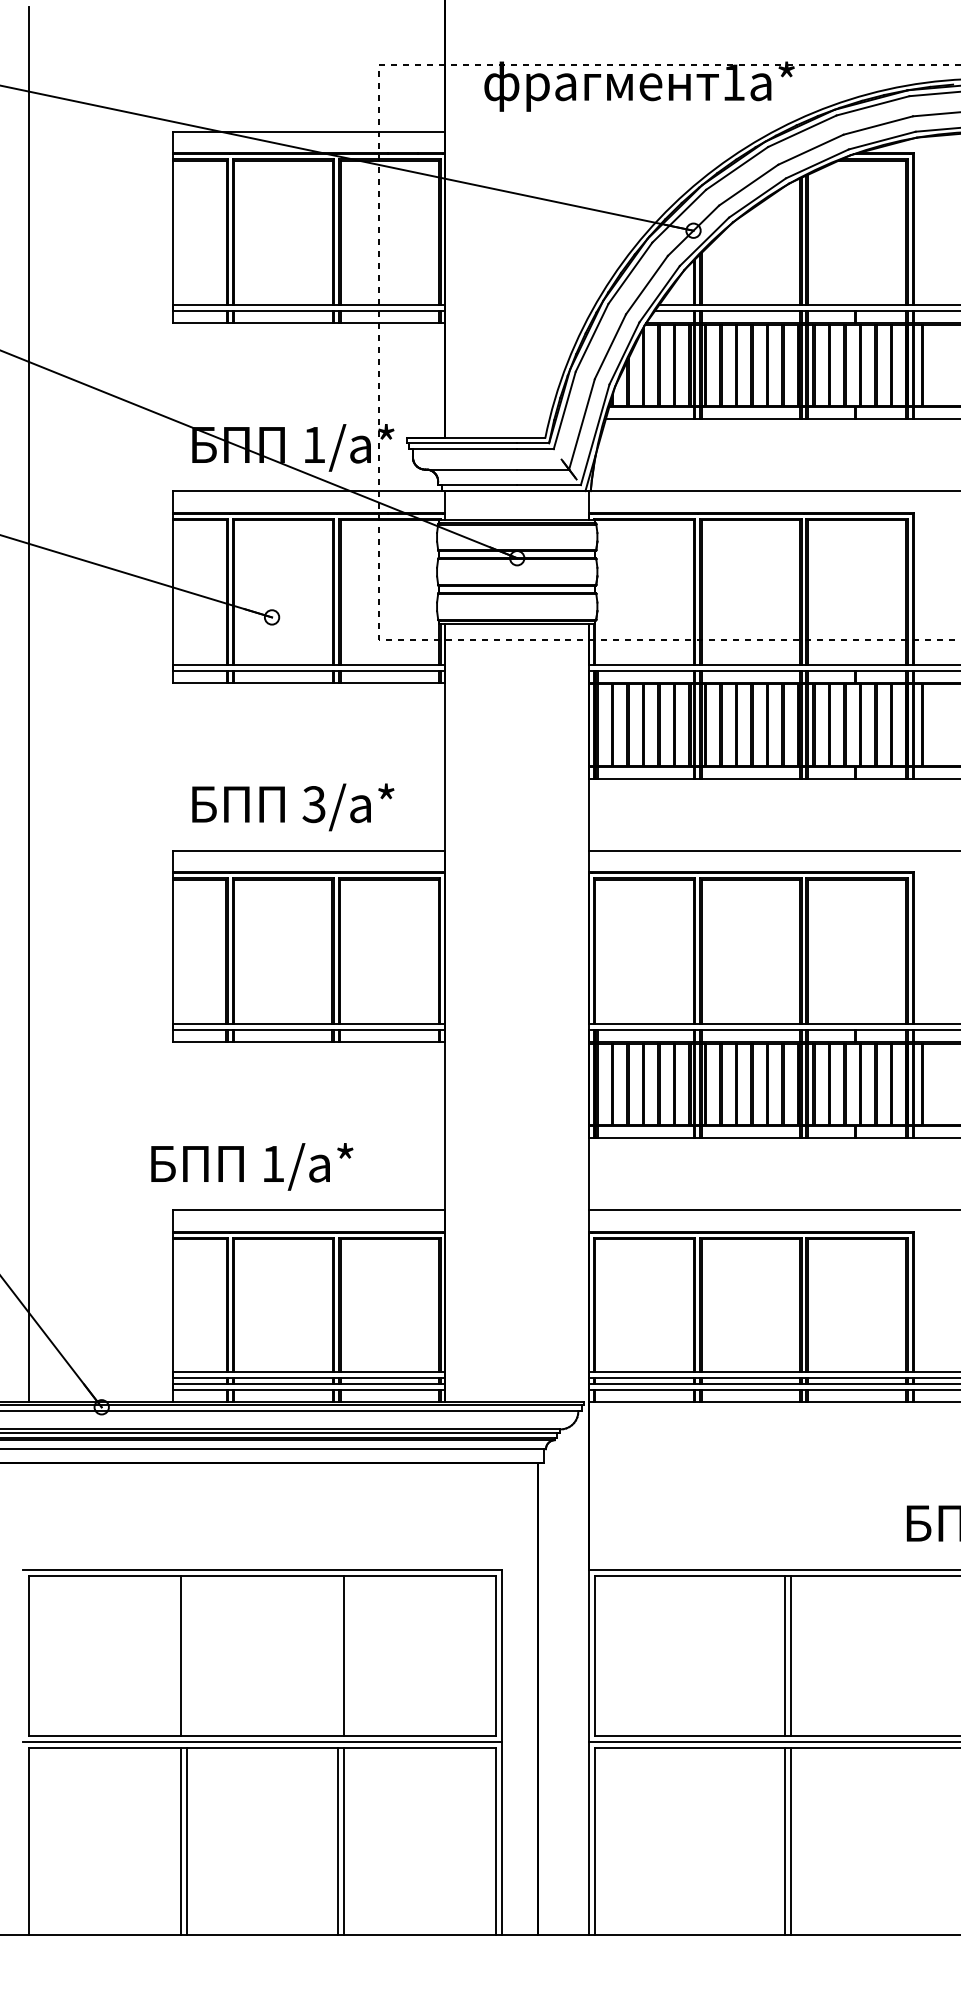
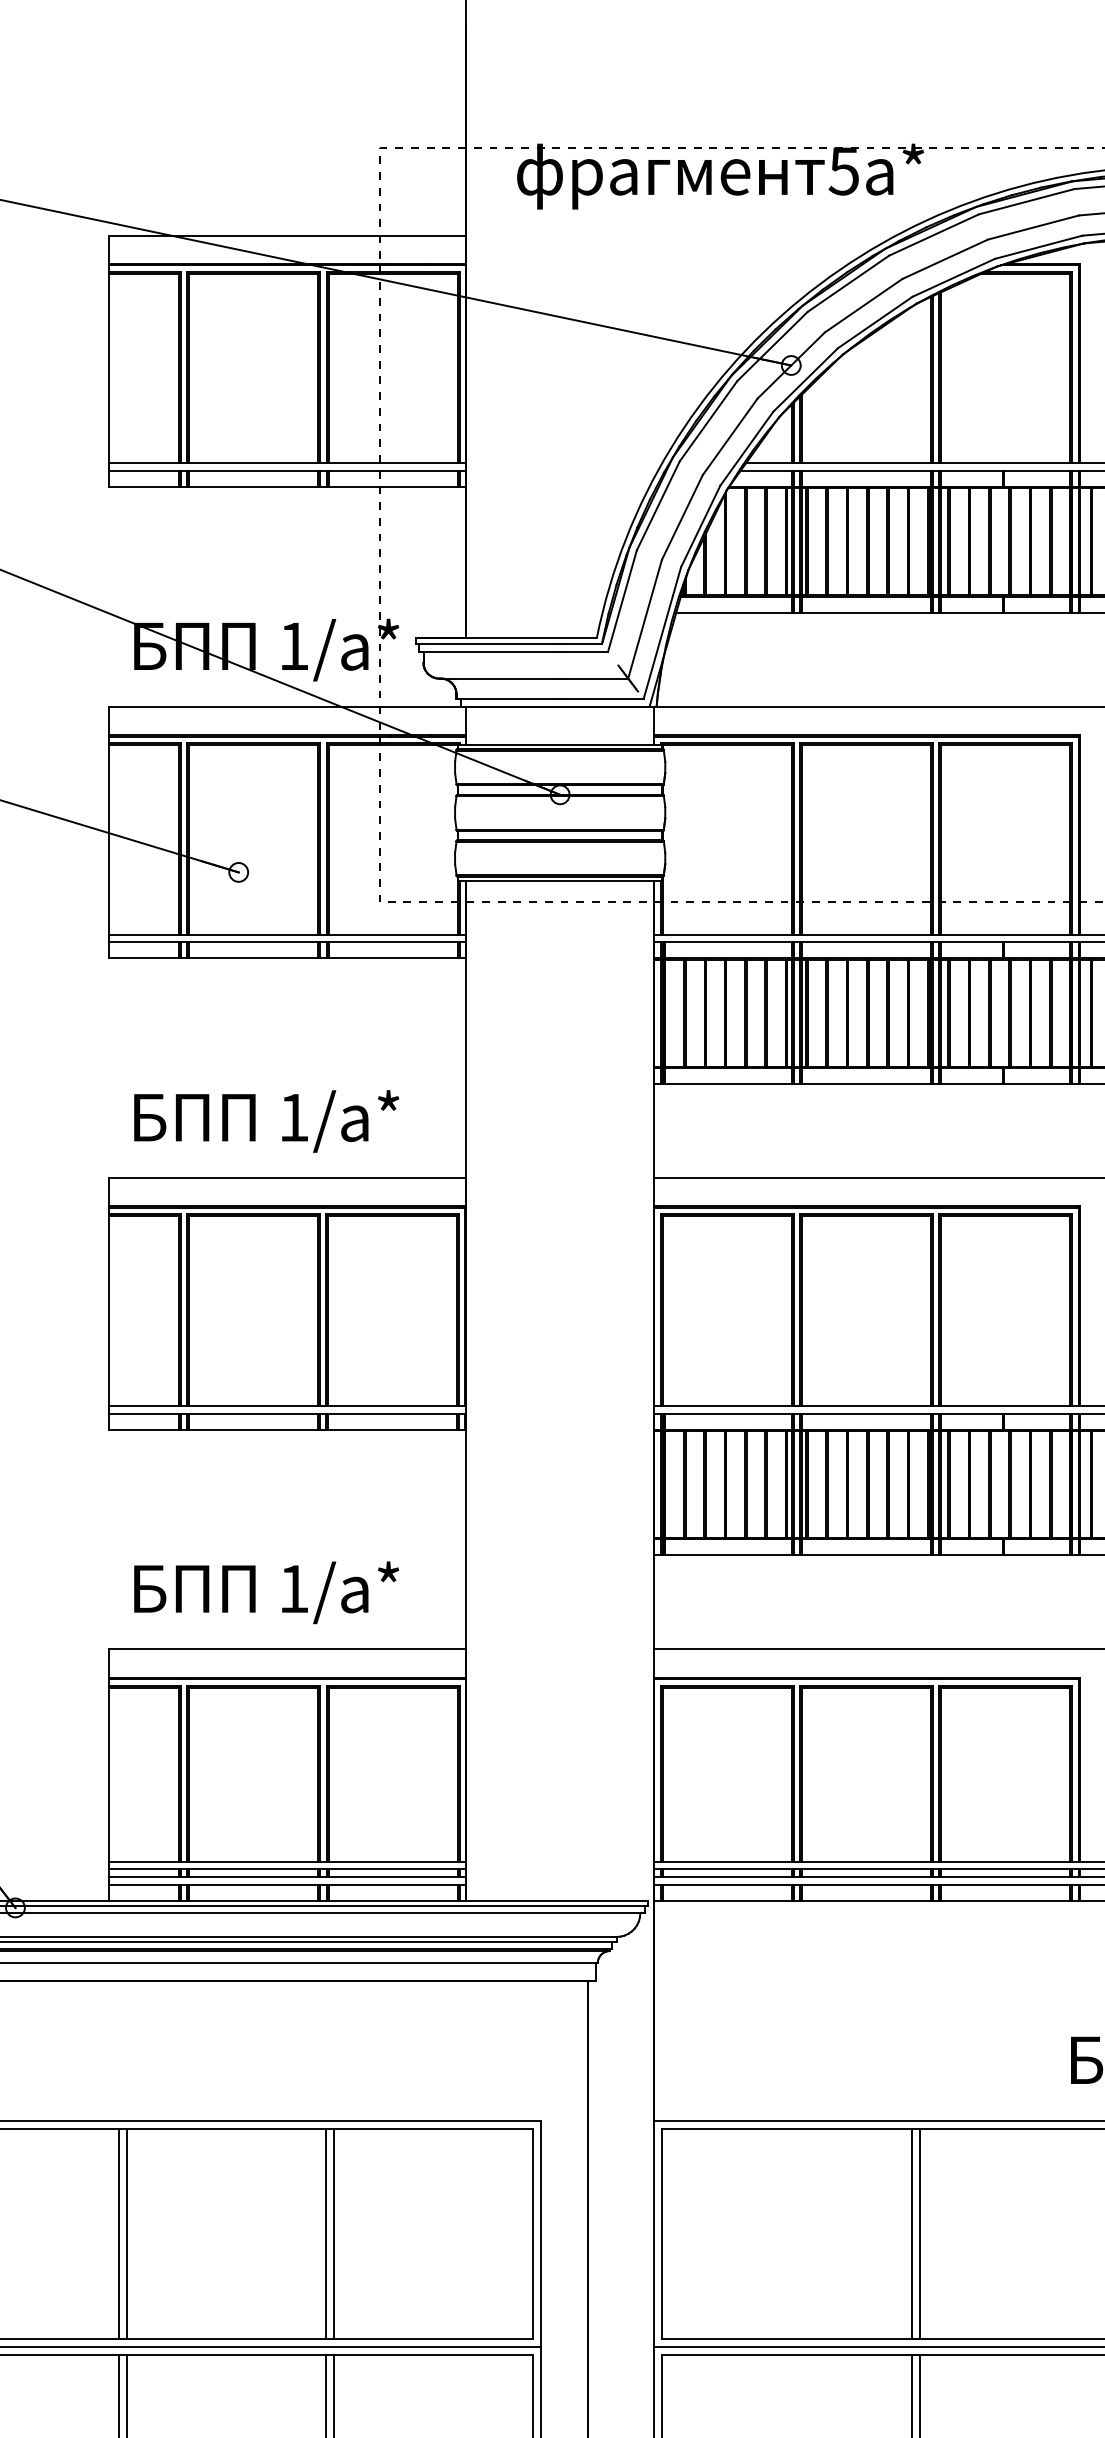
text: (733, 82) -> (843, 171), 1 -> 5
text: (313, 804) -> (293, 1117), 3/ -> 1/
text: (252, 1166) -> (266, 1592), moved
line: (186, 1655) -> (126, 2233), added
line: (338, 1655) -> (325, 2233), added

